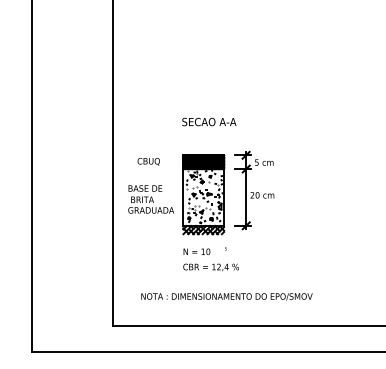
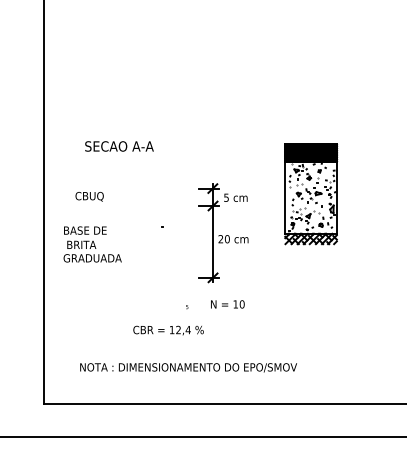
text: (209, 121) -> (119, 145), moved
part: (203, 194) -> (310, 193), moved
text: (196, 251) -> (227, 304), moved

